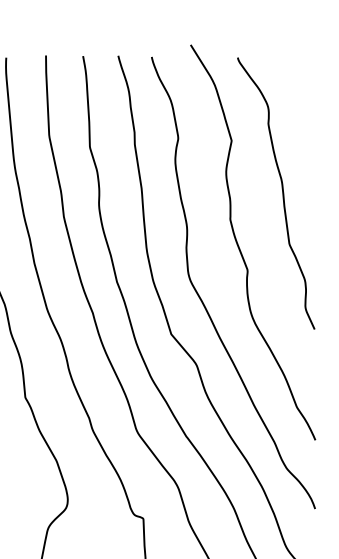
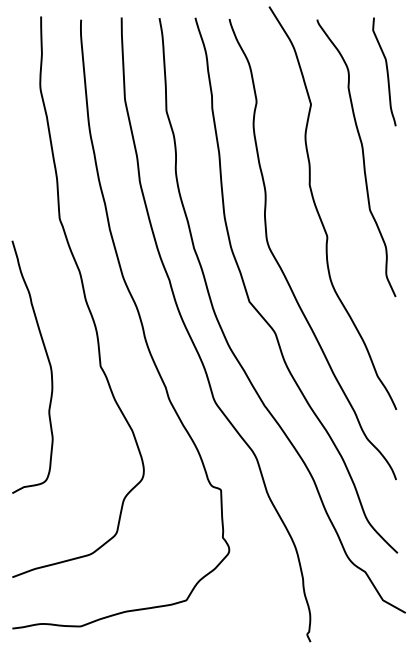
curve: (305, 108) -> (386, 71), added

